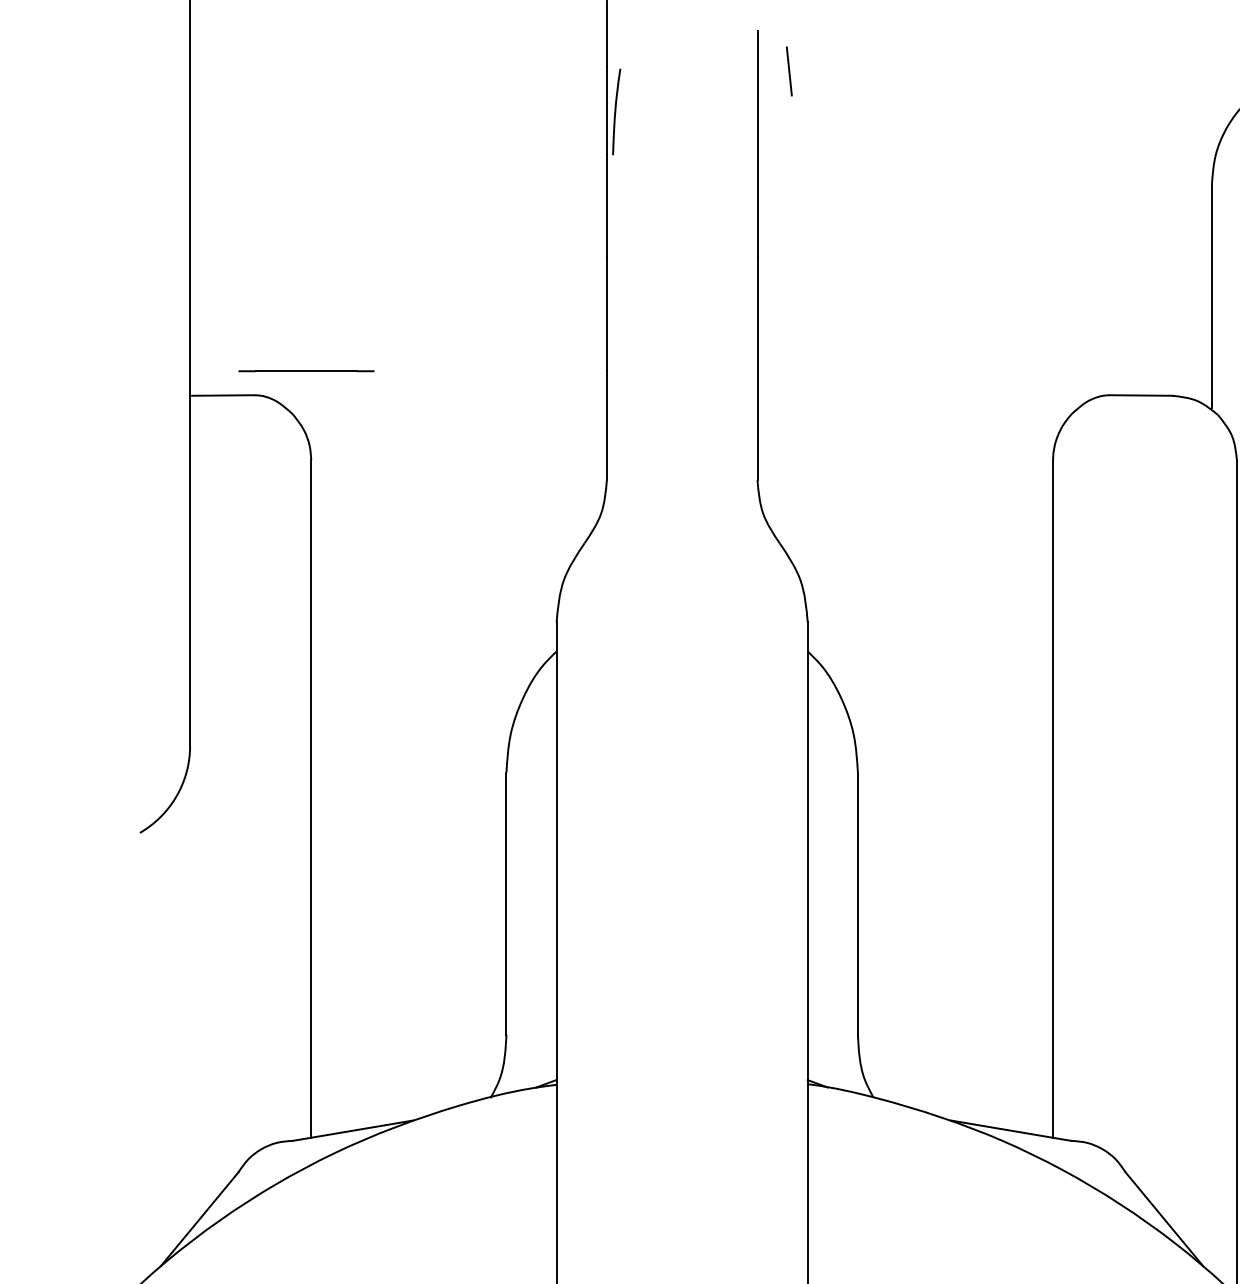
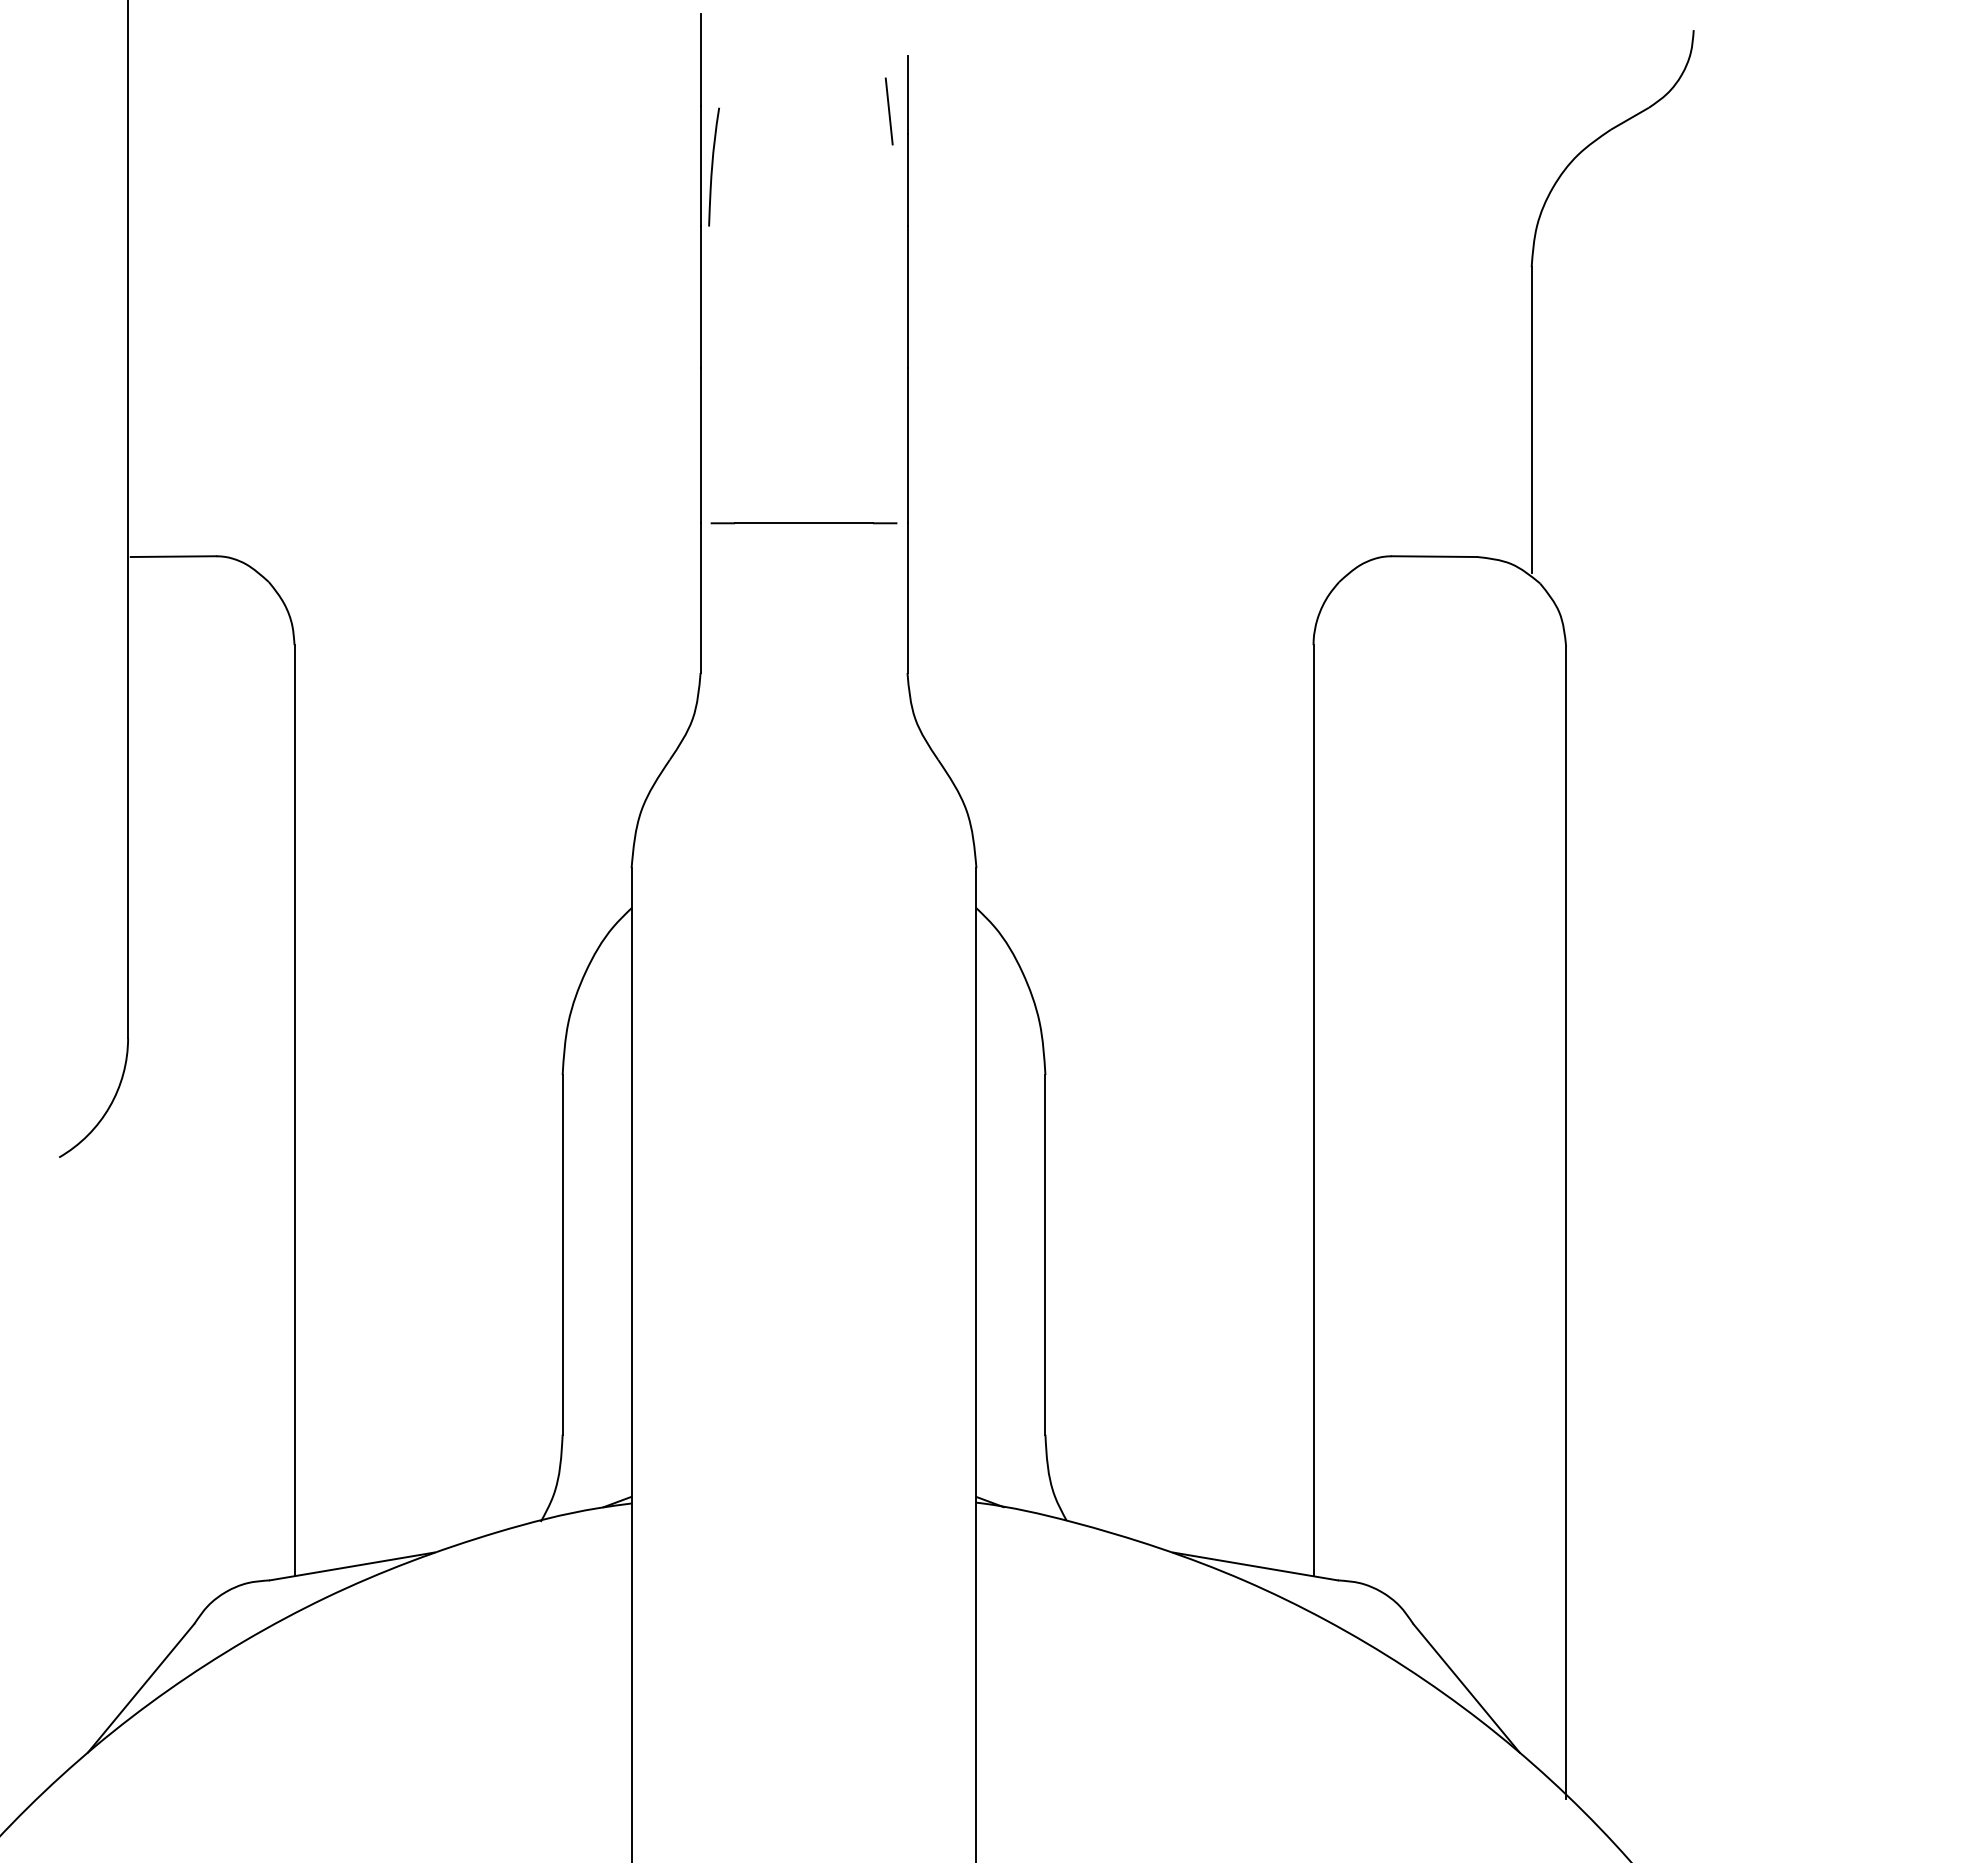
line: (788, 71) -> (888, 111), moved
line: (306, 371) -> (803, 523), moved

